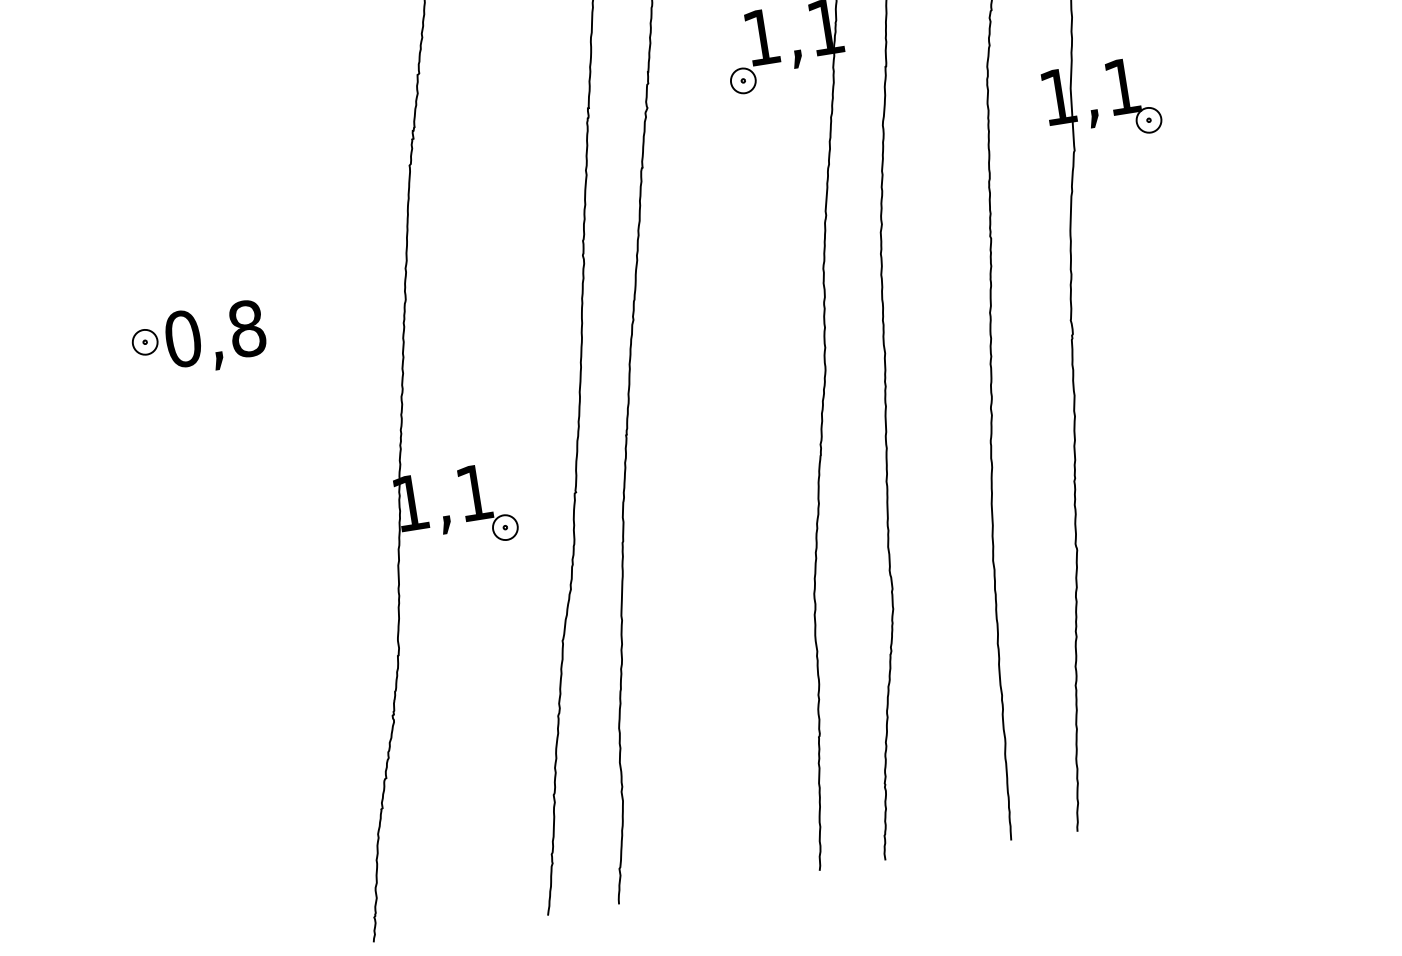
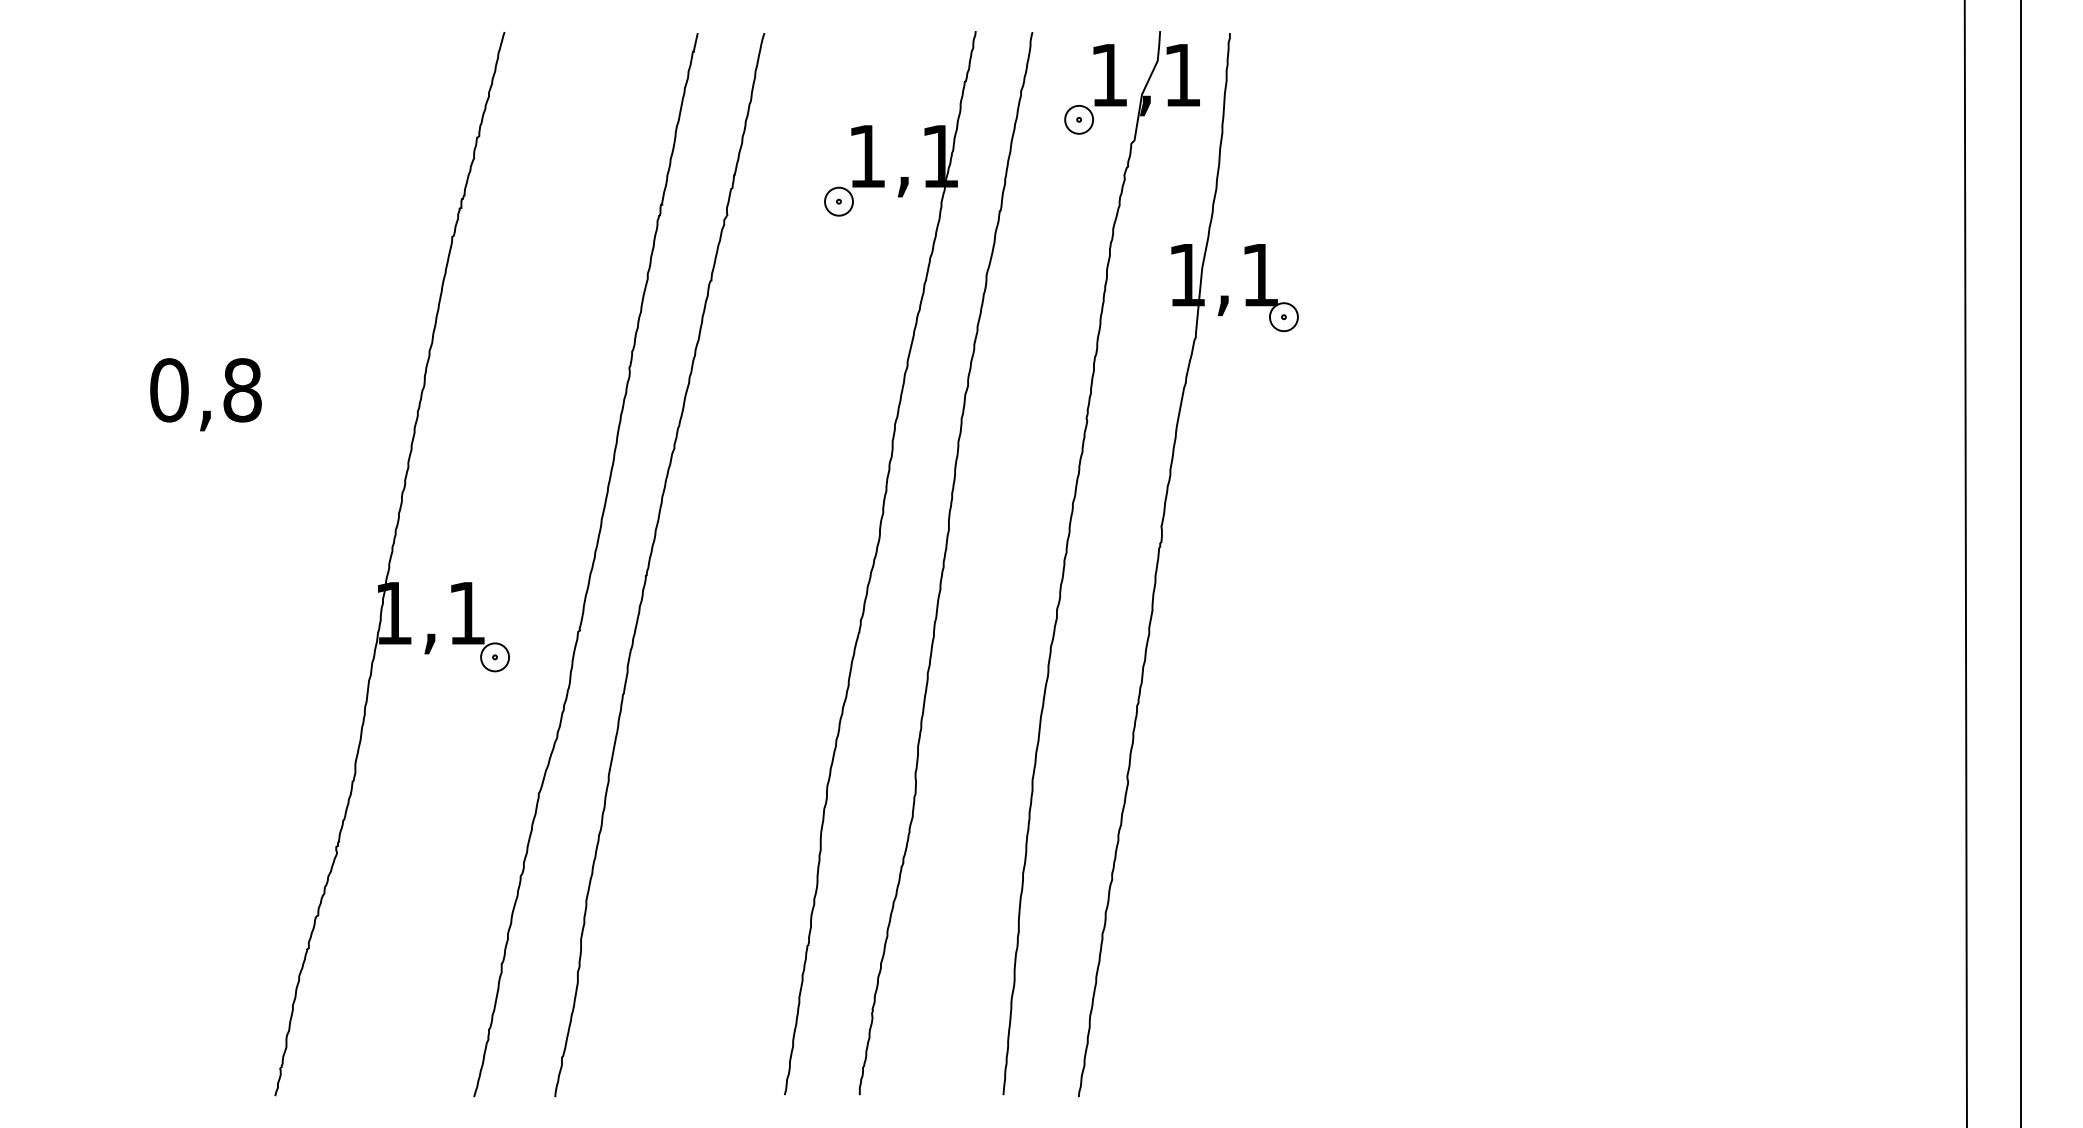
part: (145, 342) -> (126, 387), removed

